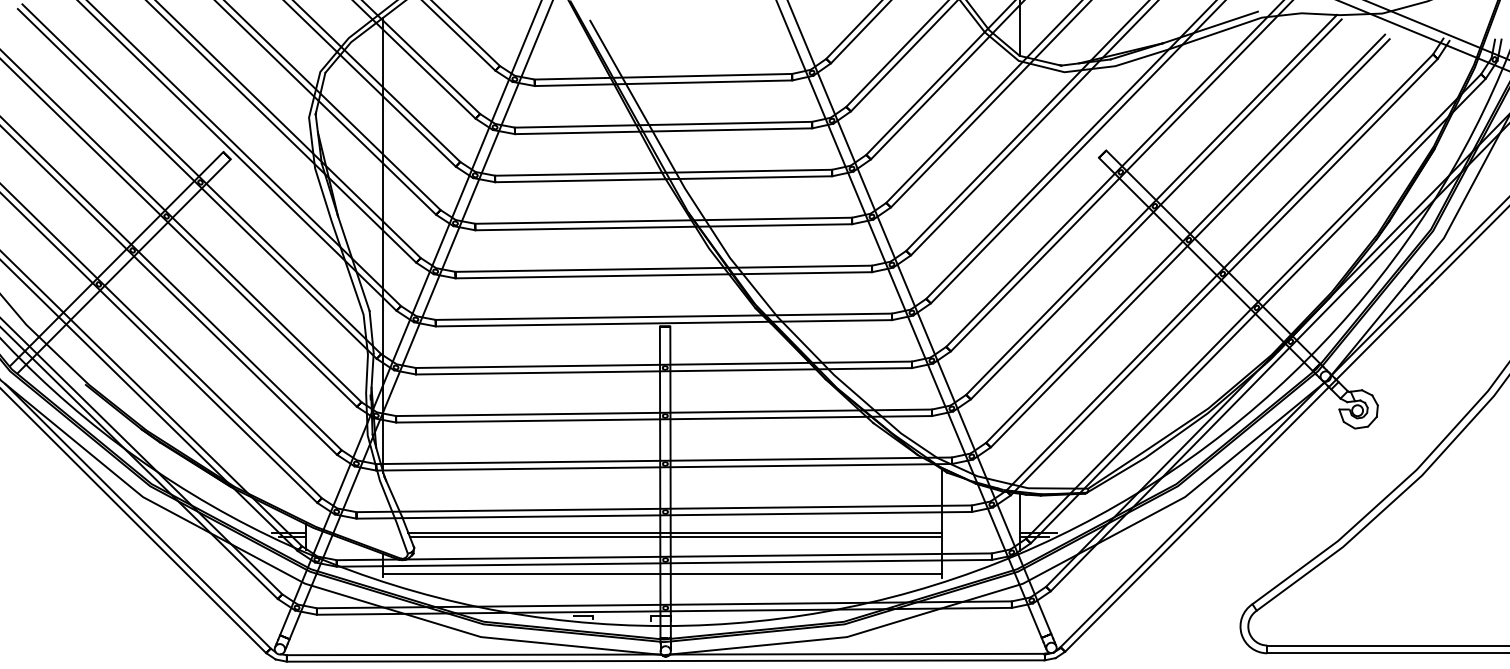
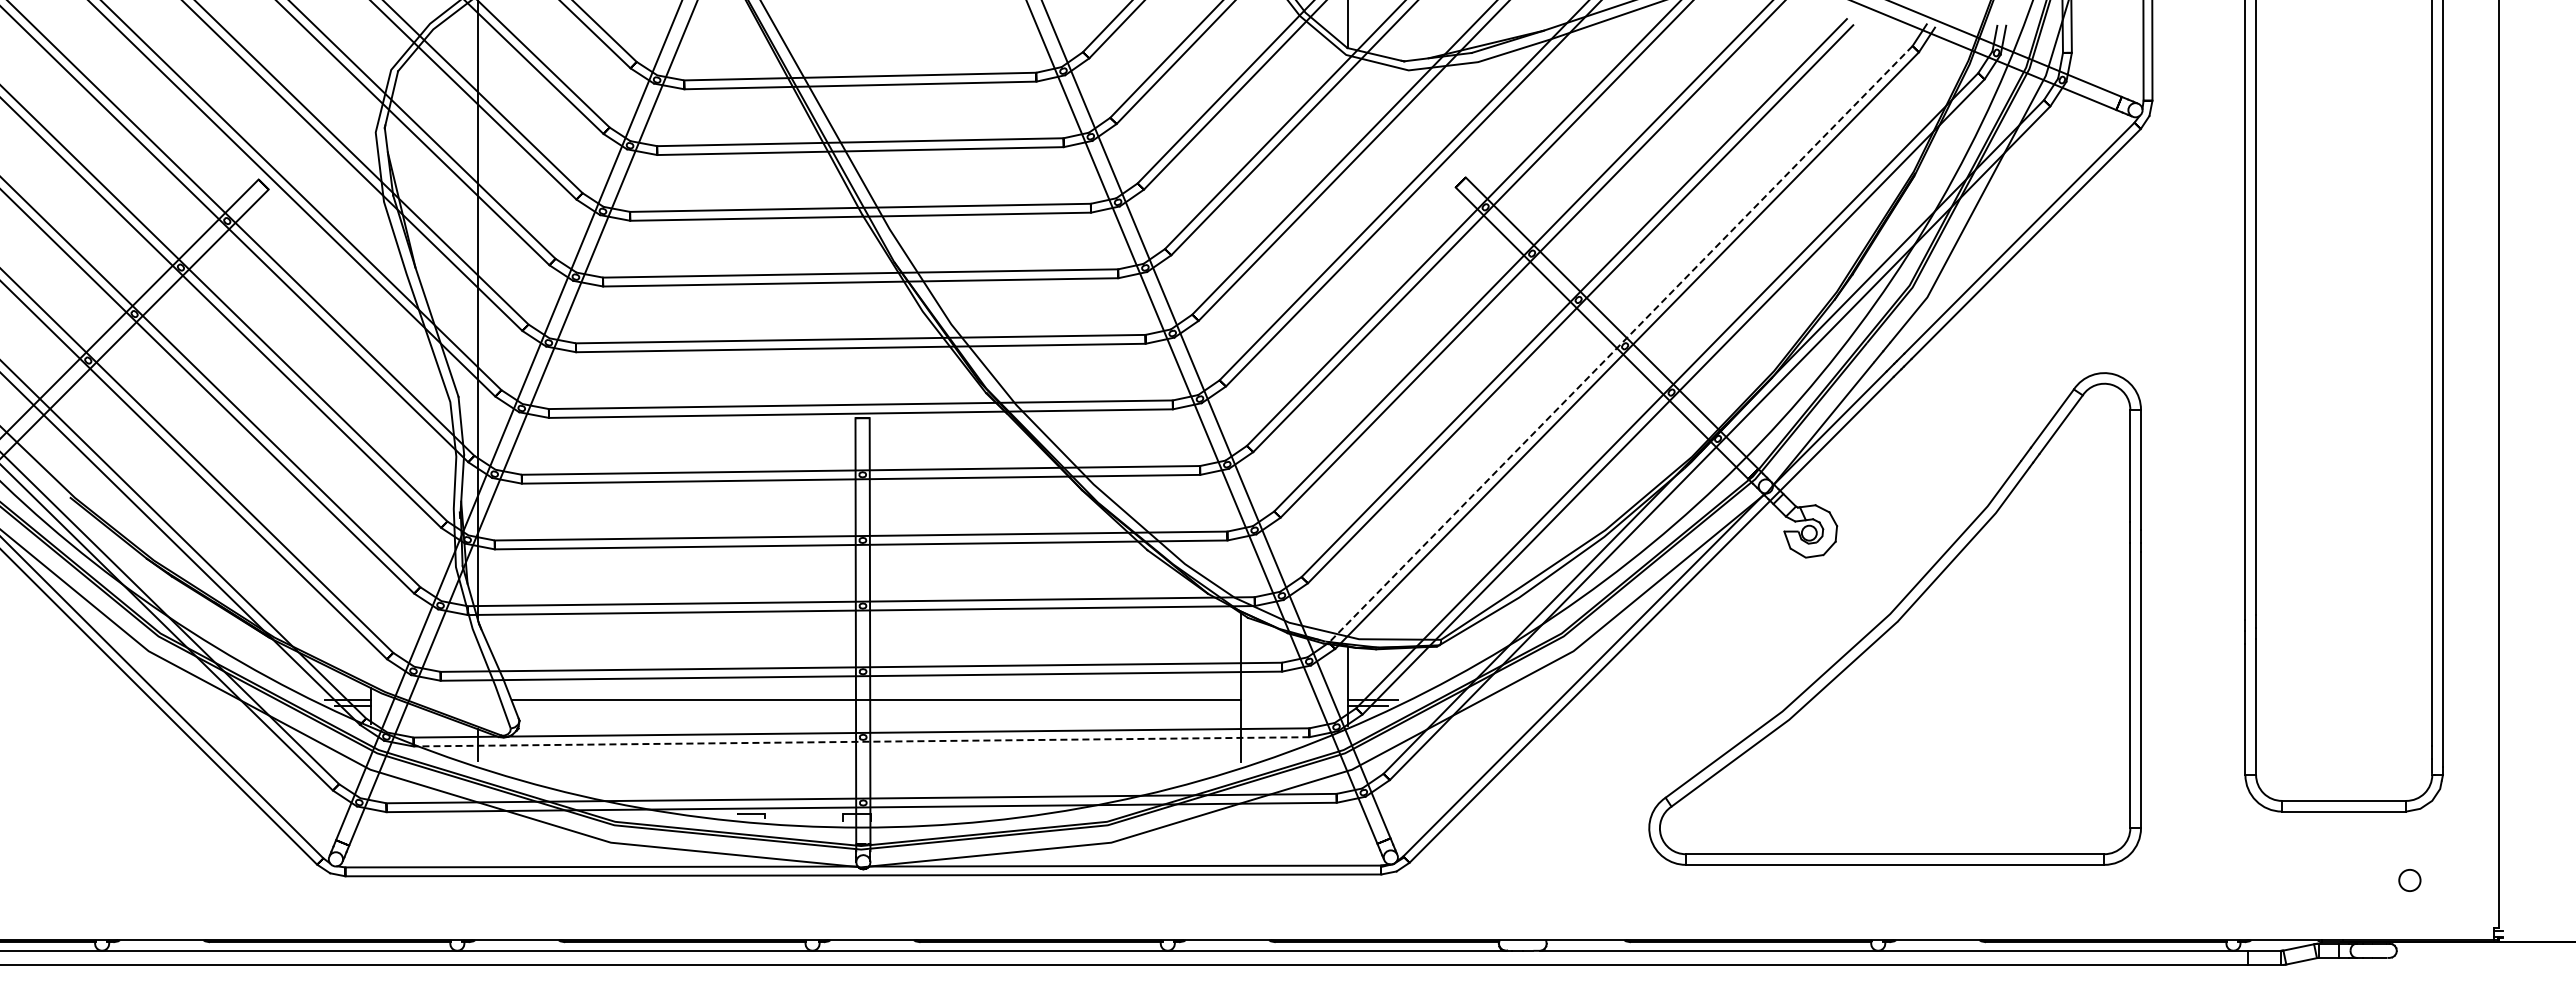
line: (1219, 272) -> (1620, 344), solid -> dashed
line: (676, 536) -> (877, 705), removed
line: (664, 563) -> (861, 741), solid -> dashed
line: (662, 573) -> (859, 755), removed

